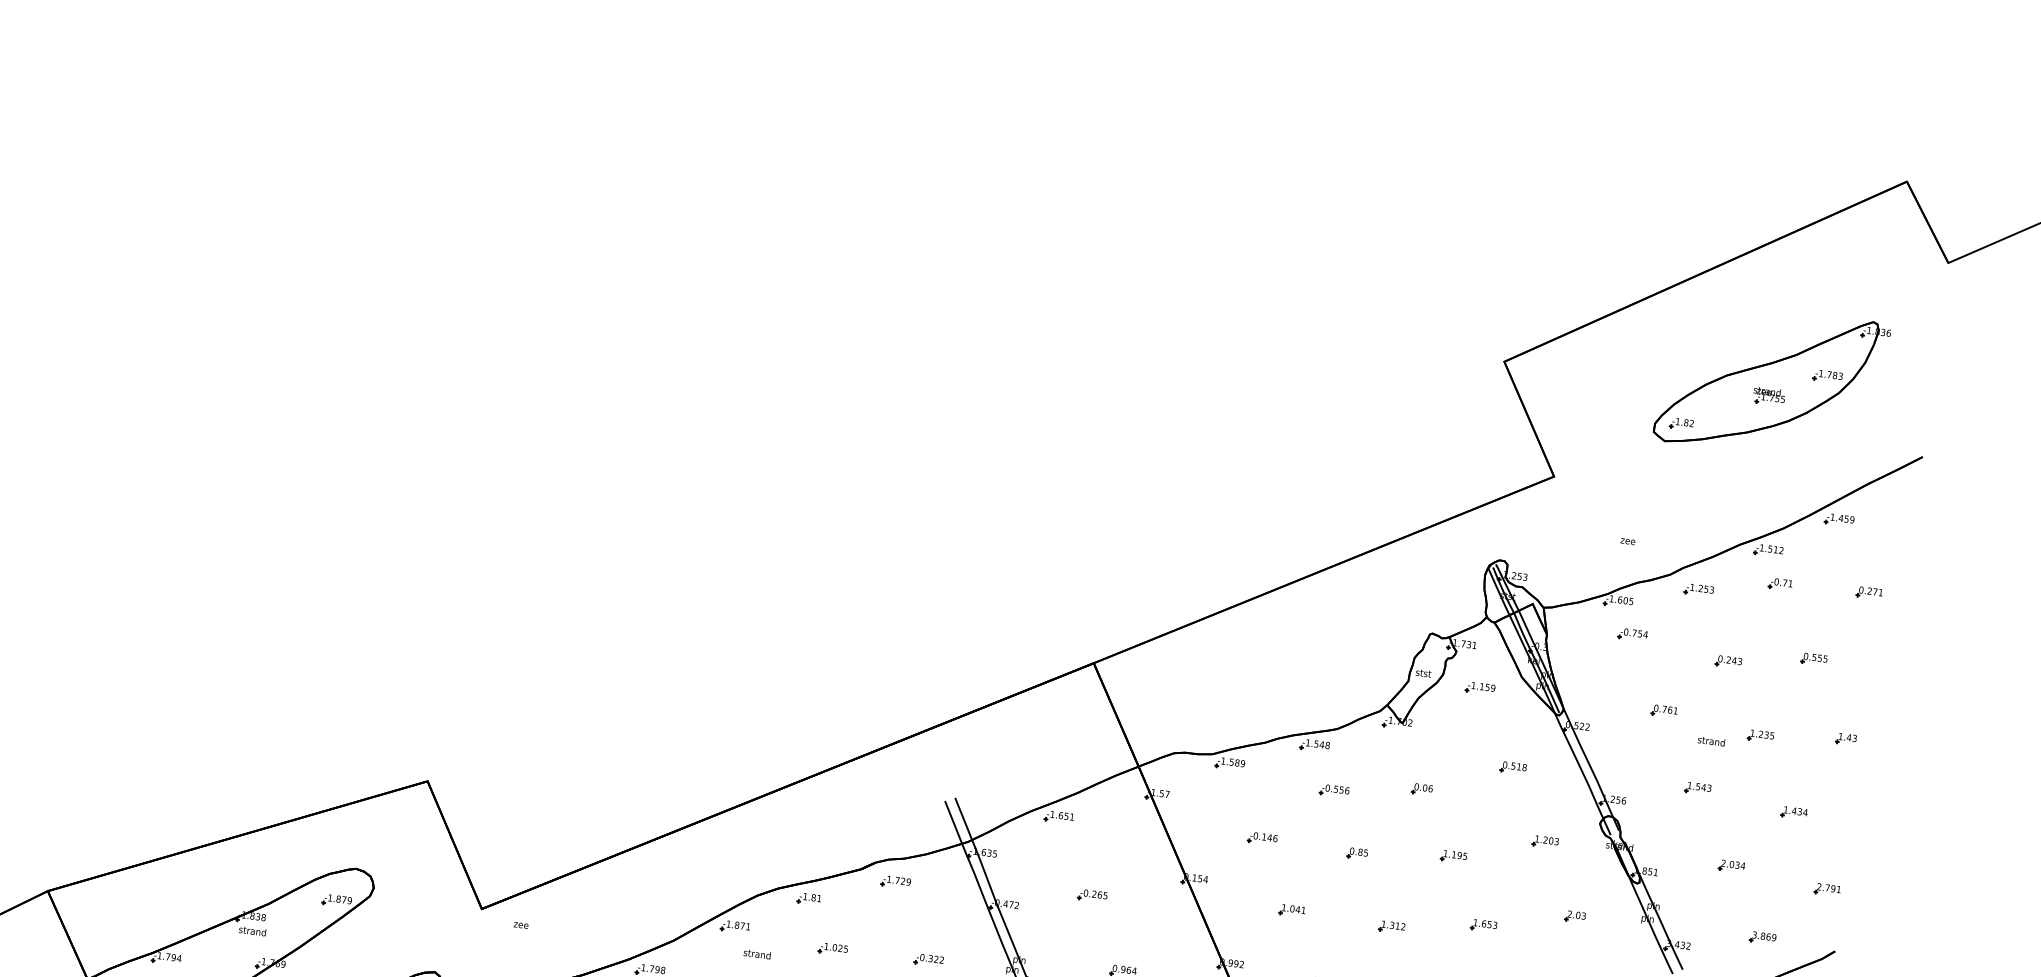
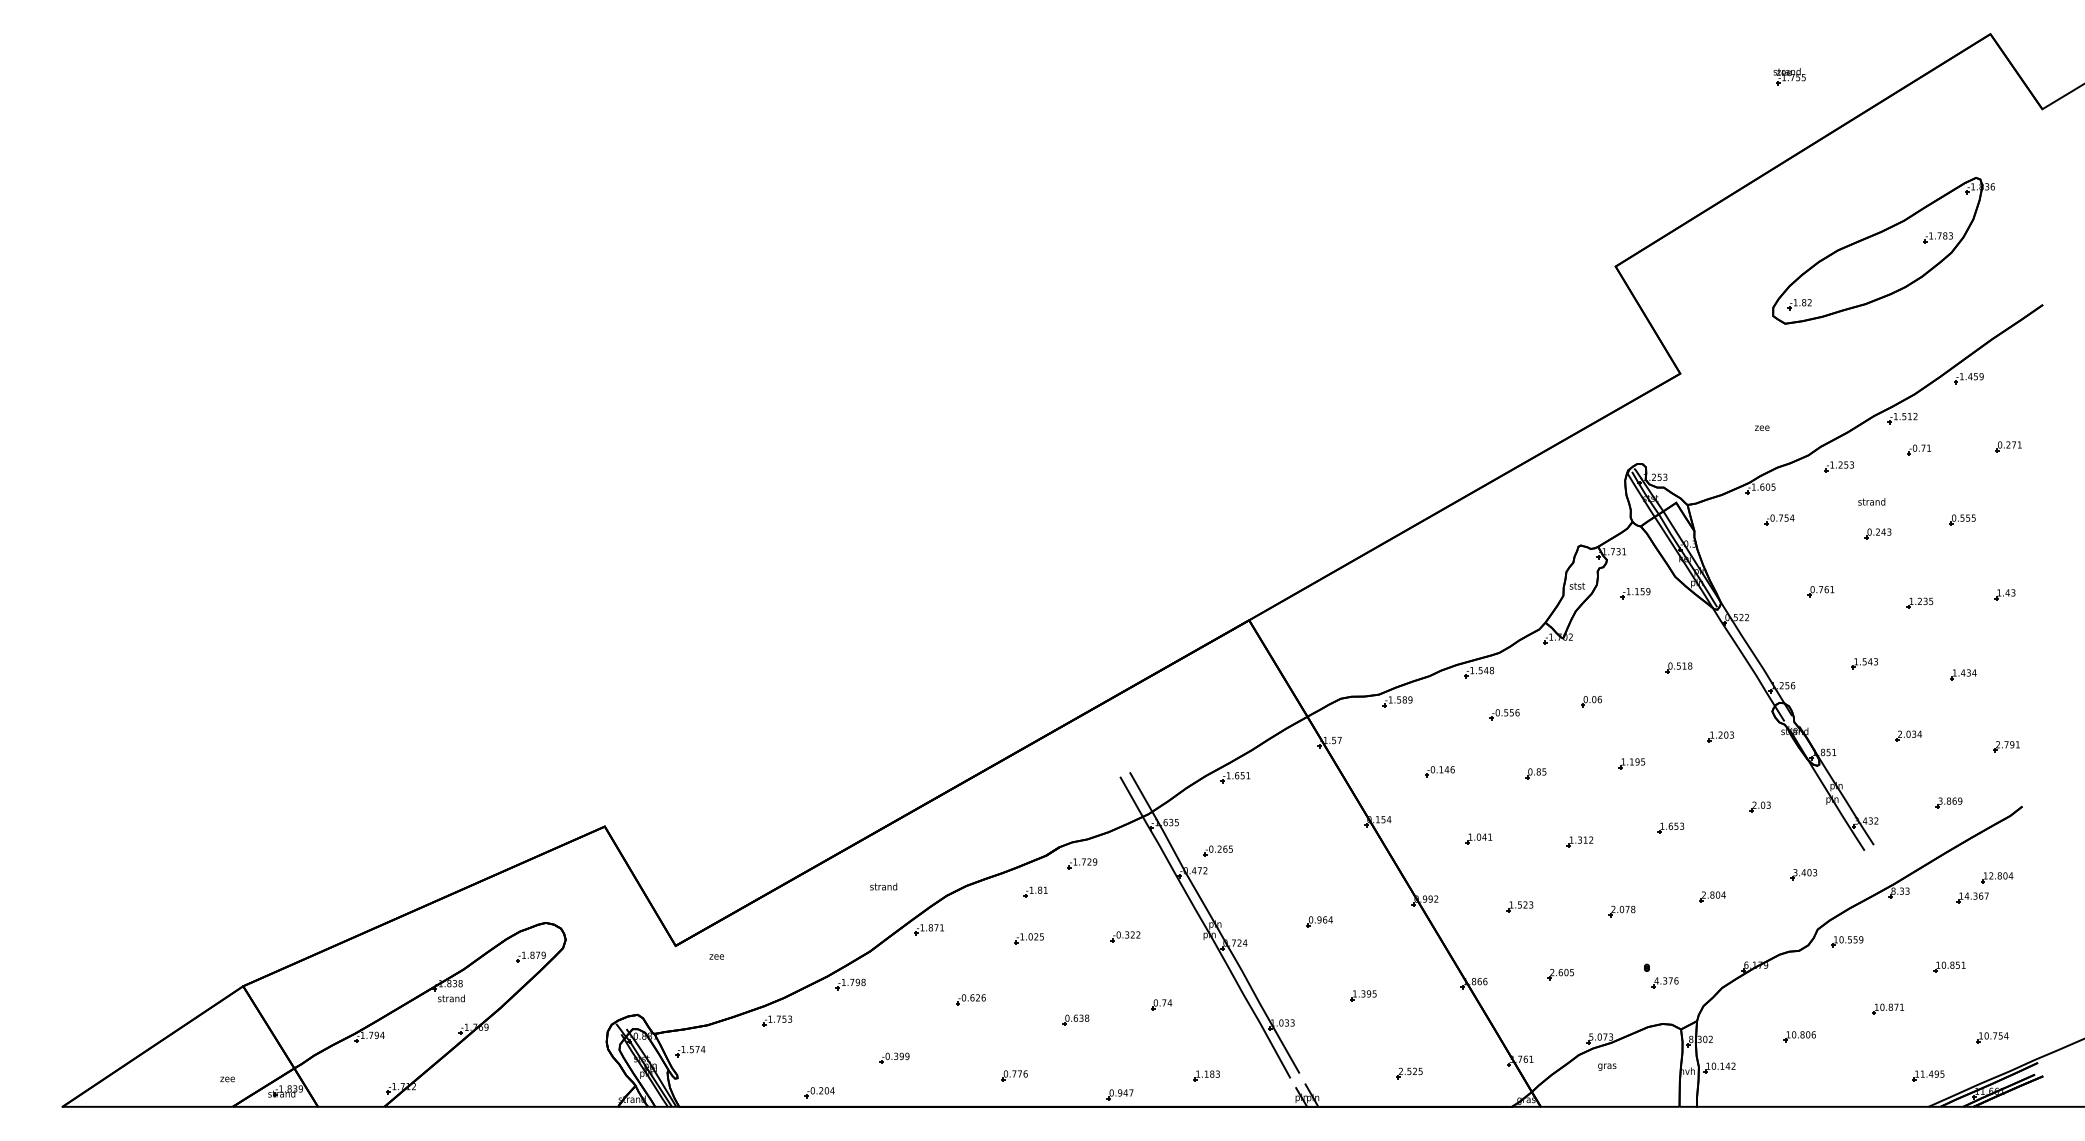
part: (1768, 396) -> (1789, 76), moved
text: (1711, 740) -> (1871, 501), moved
part: (1092, 895) -> (1217, 850), moved
part: (809, 898) -> (1035, 891), moved
text: (757, 953) -> (883, 886), moved

